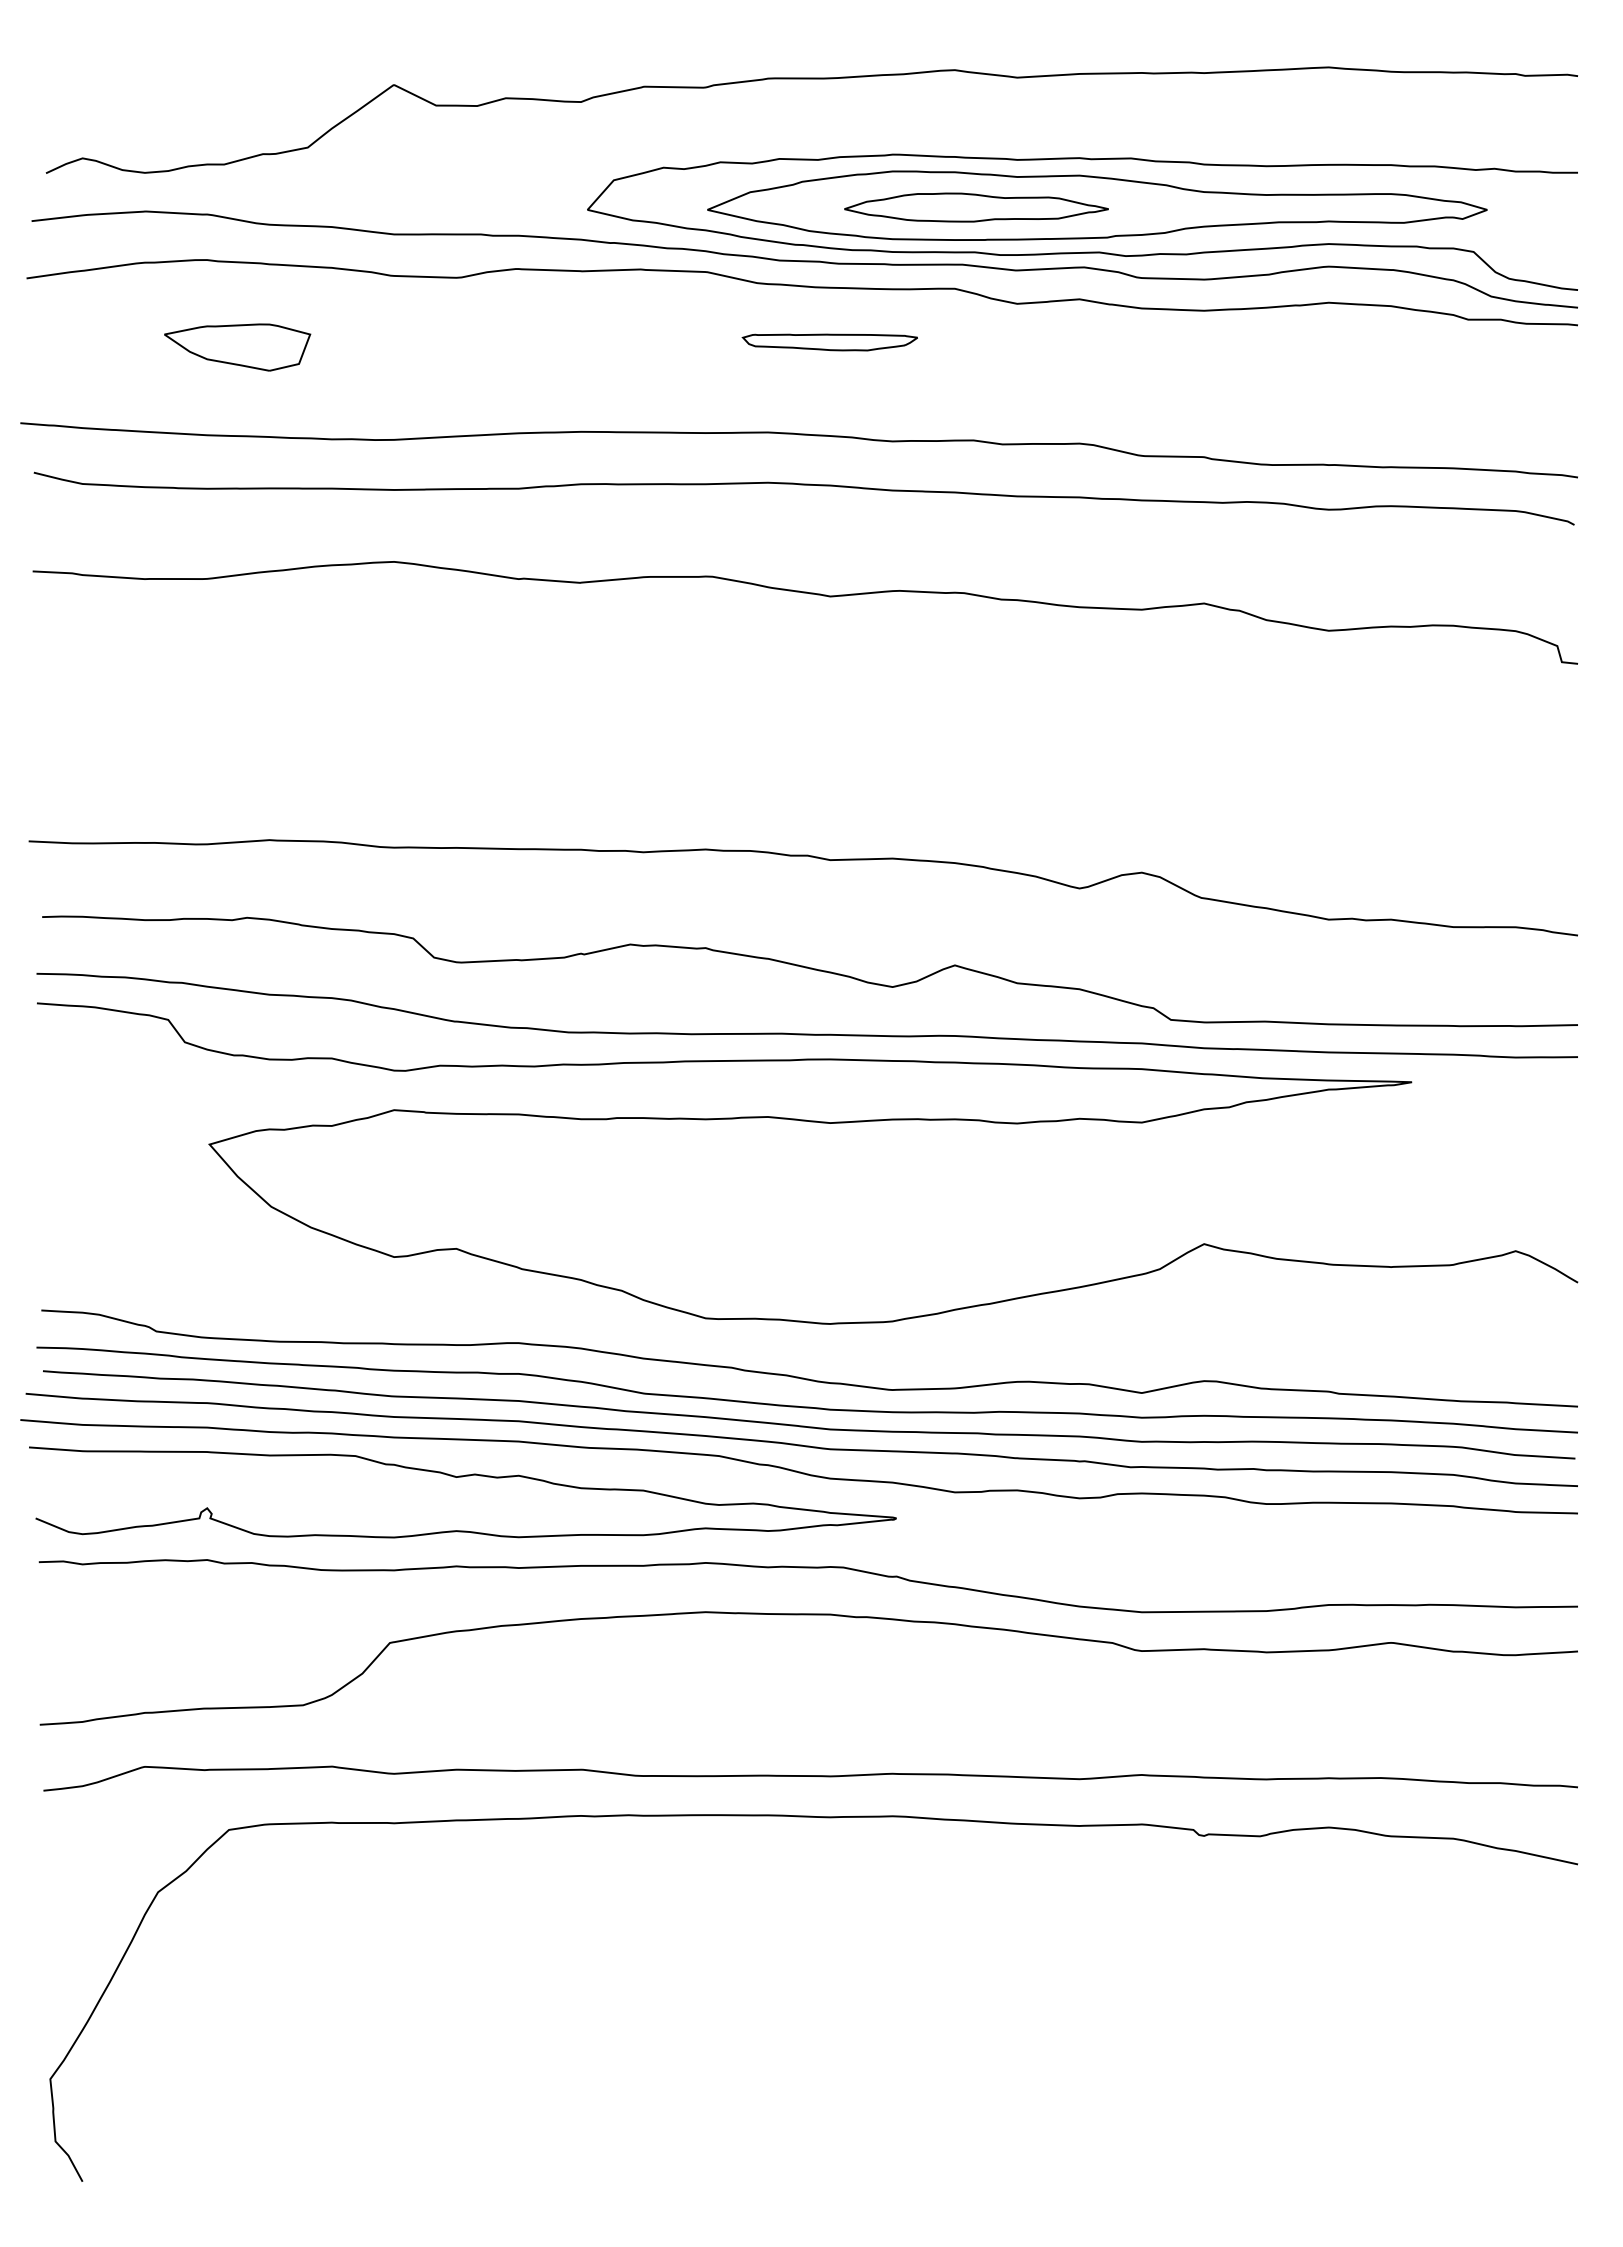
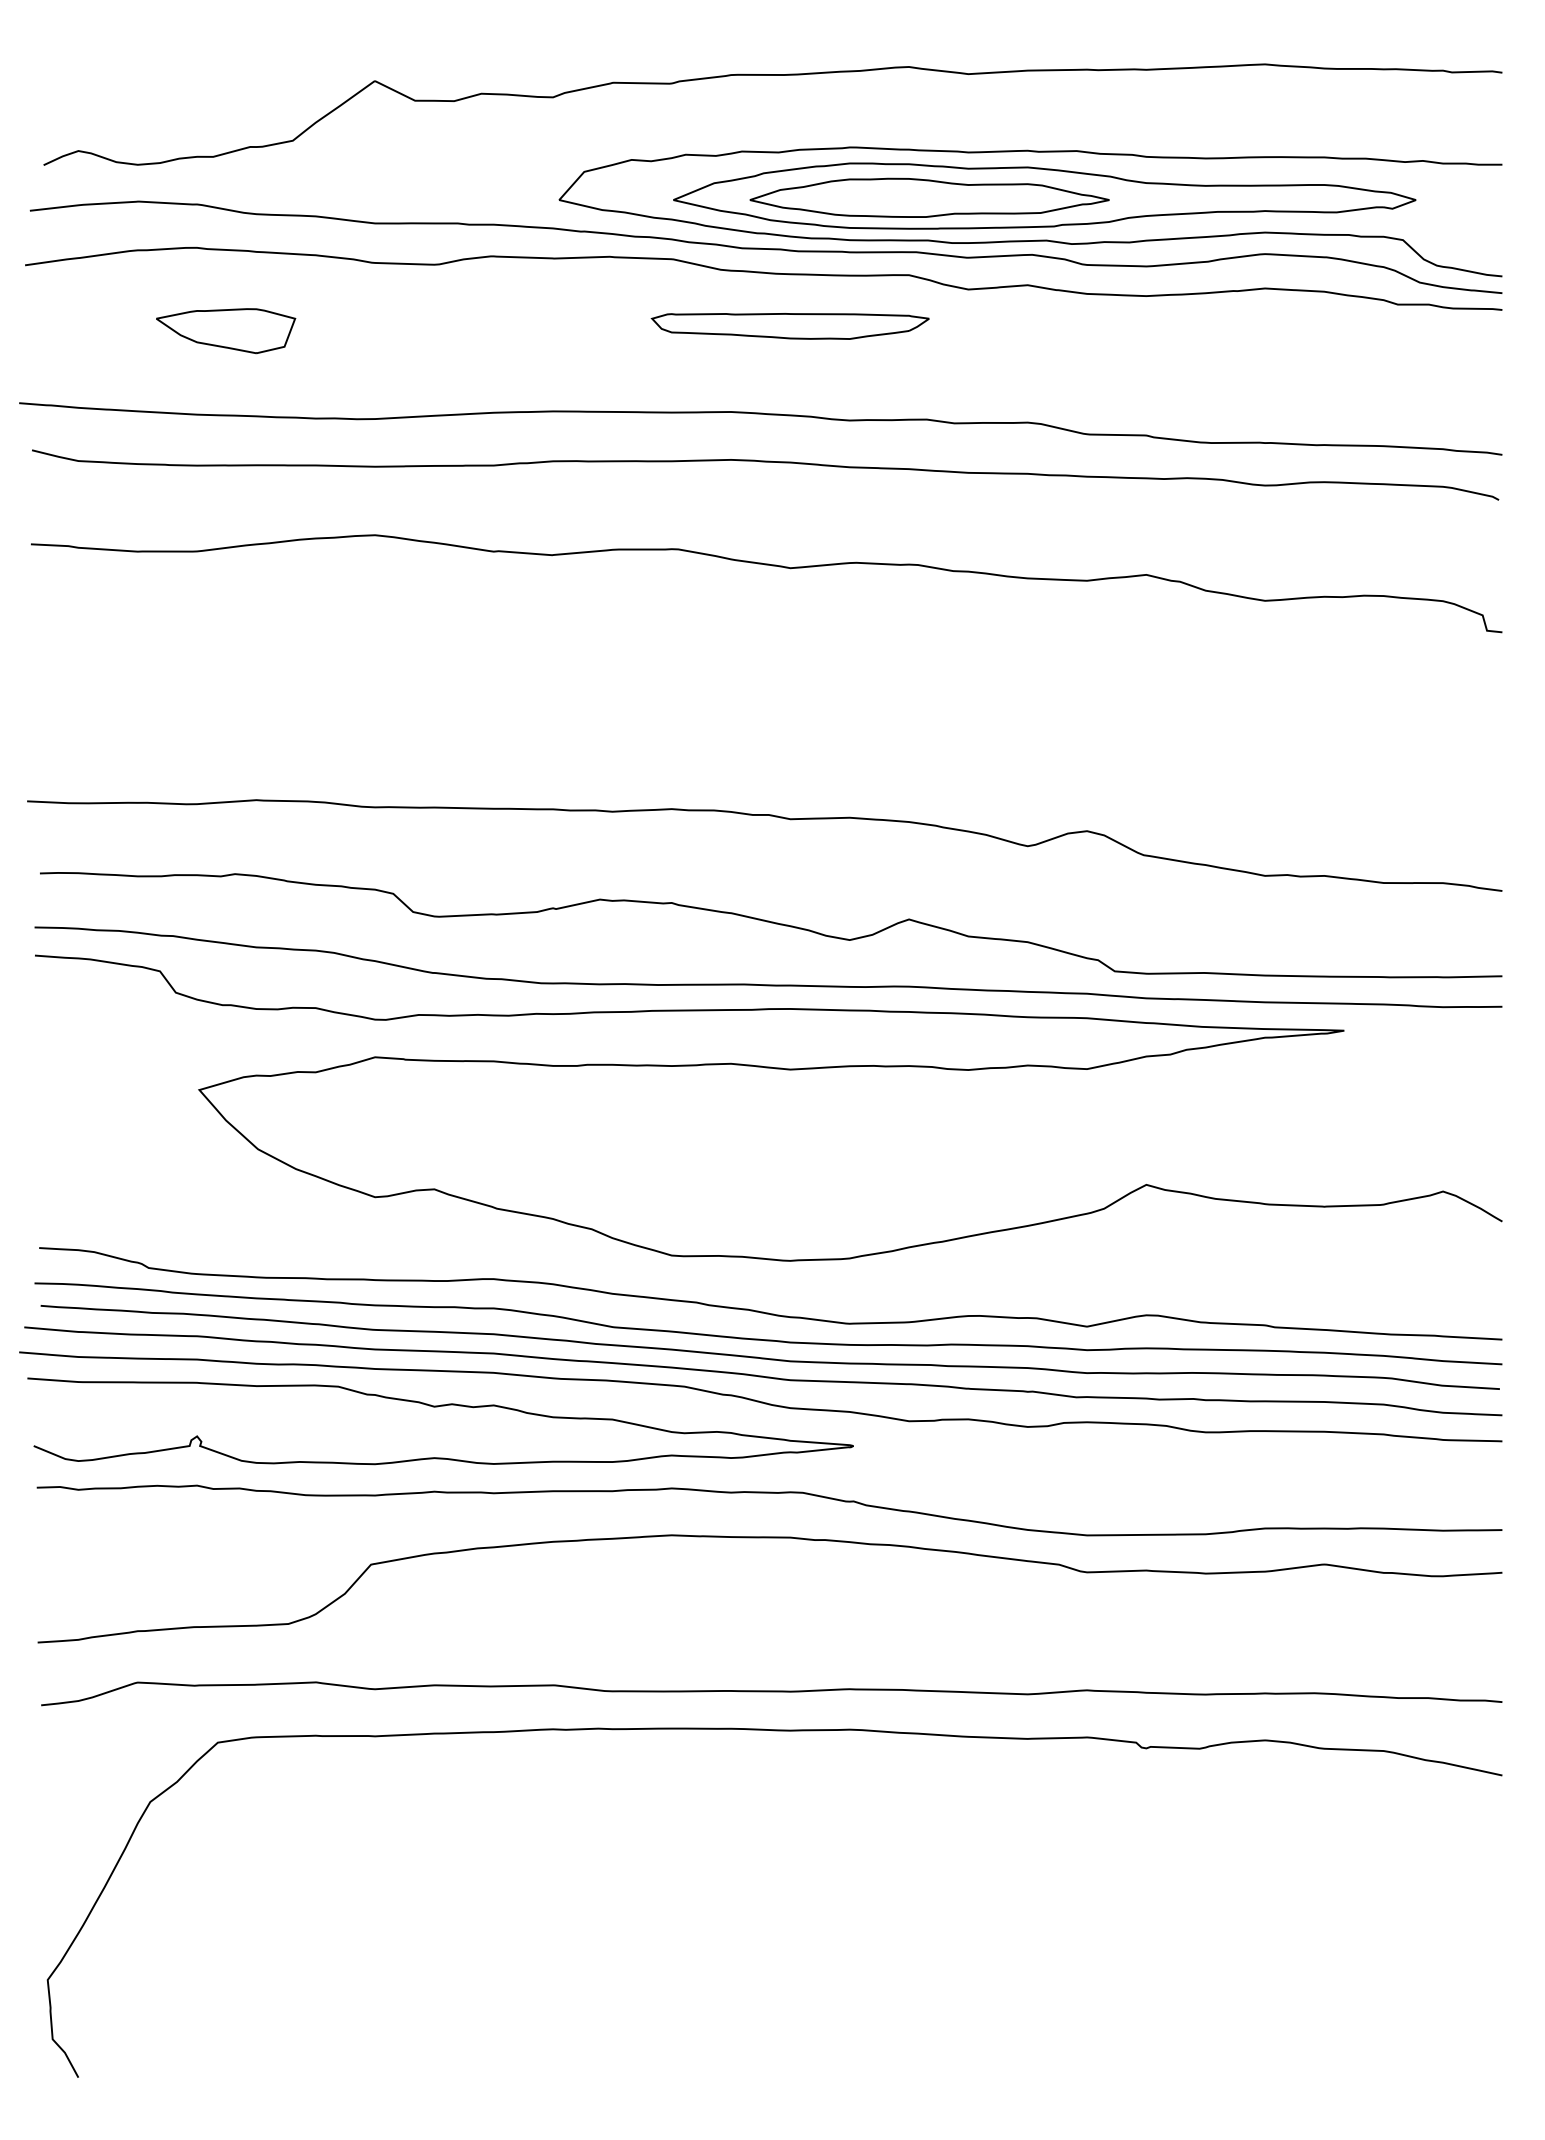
part: (976, 207) -> (929, 197), size x1.43
part: (829, 342) -> (789, 326), size x1.67

